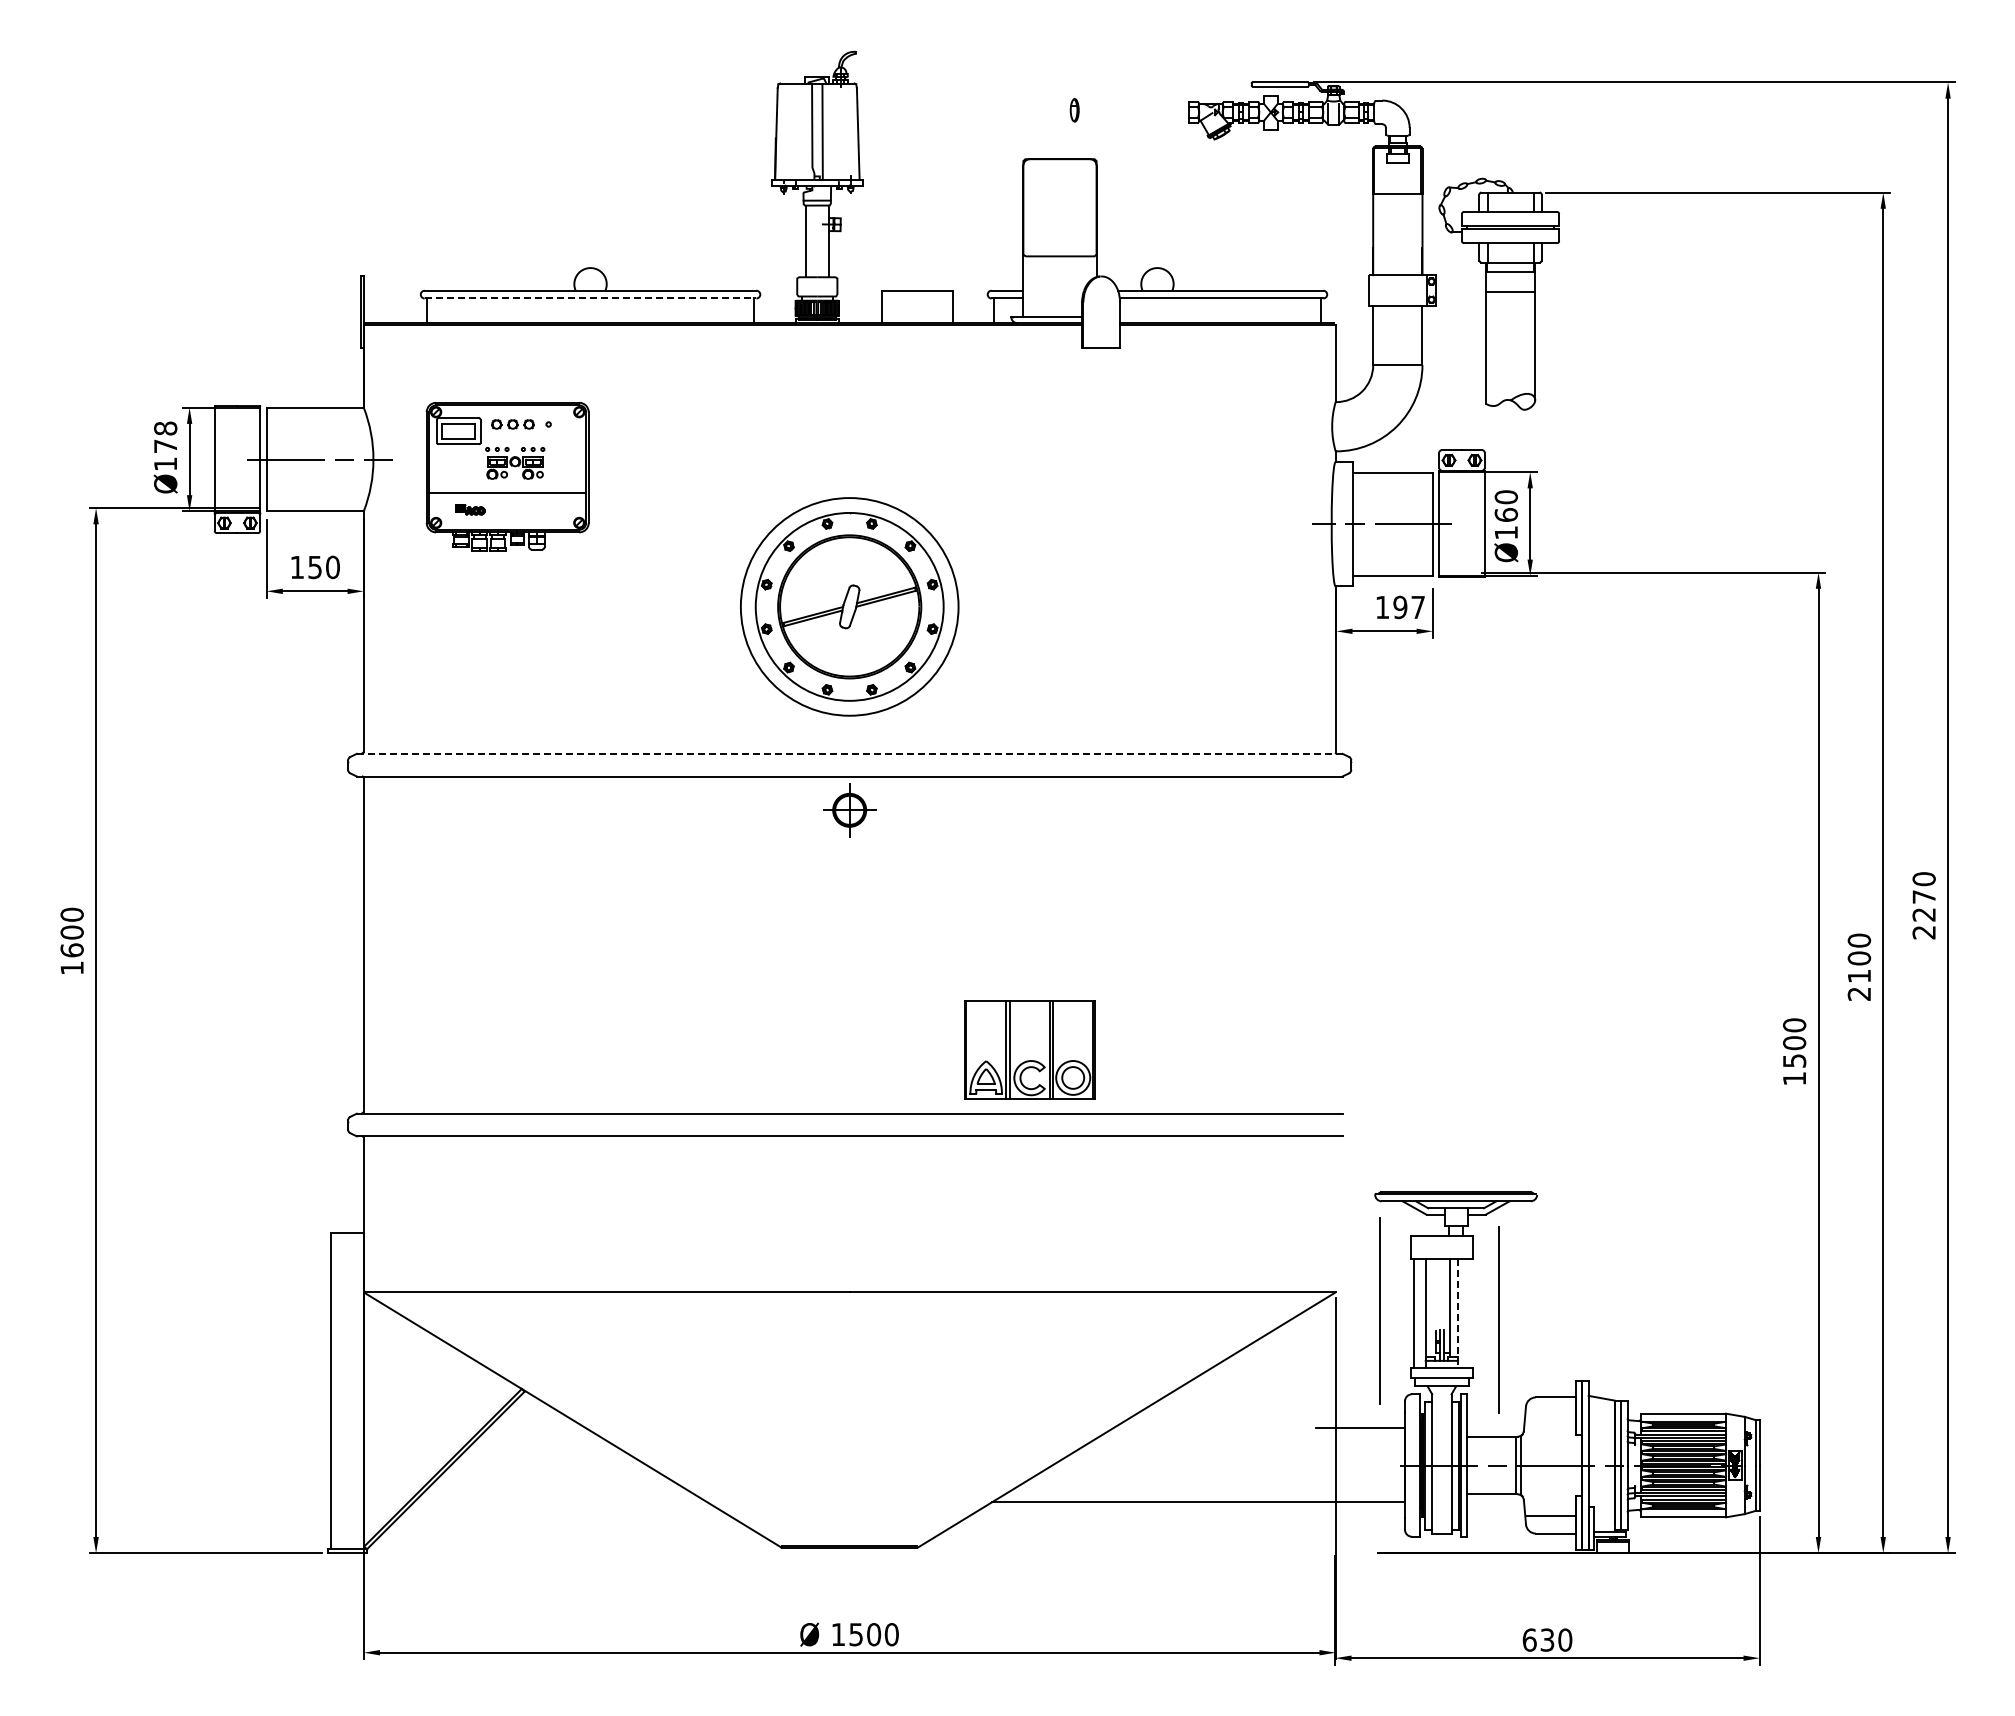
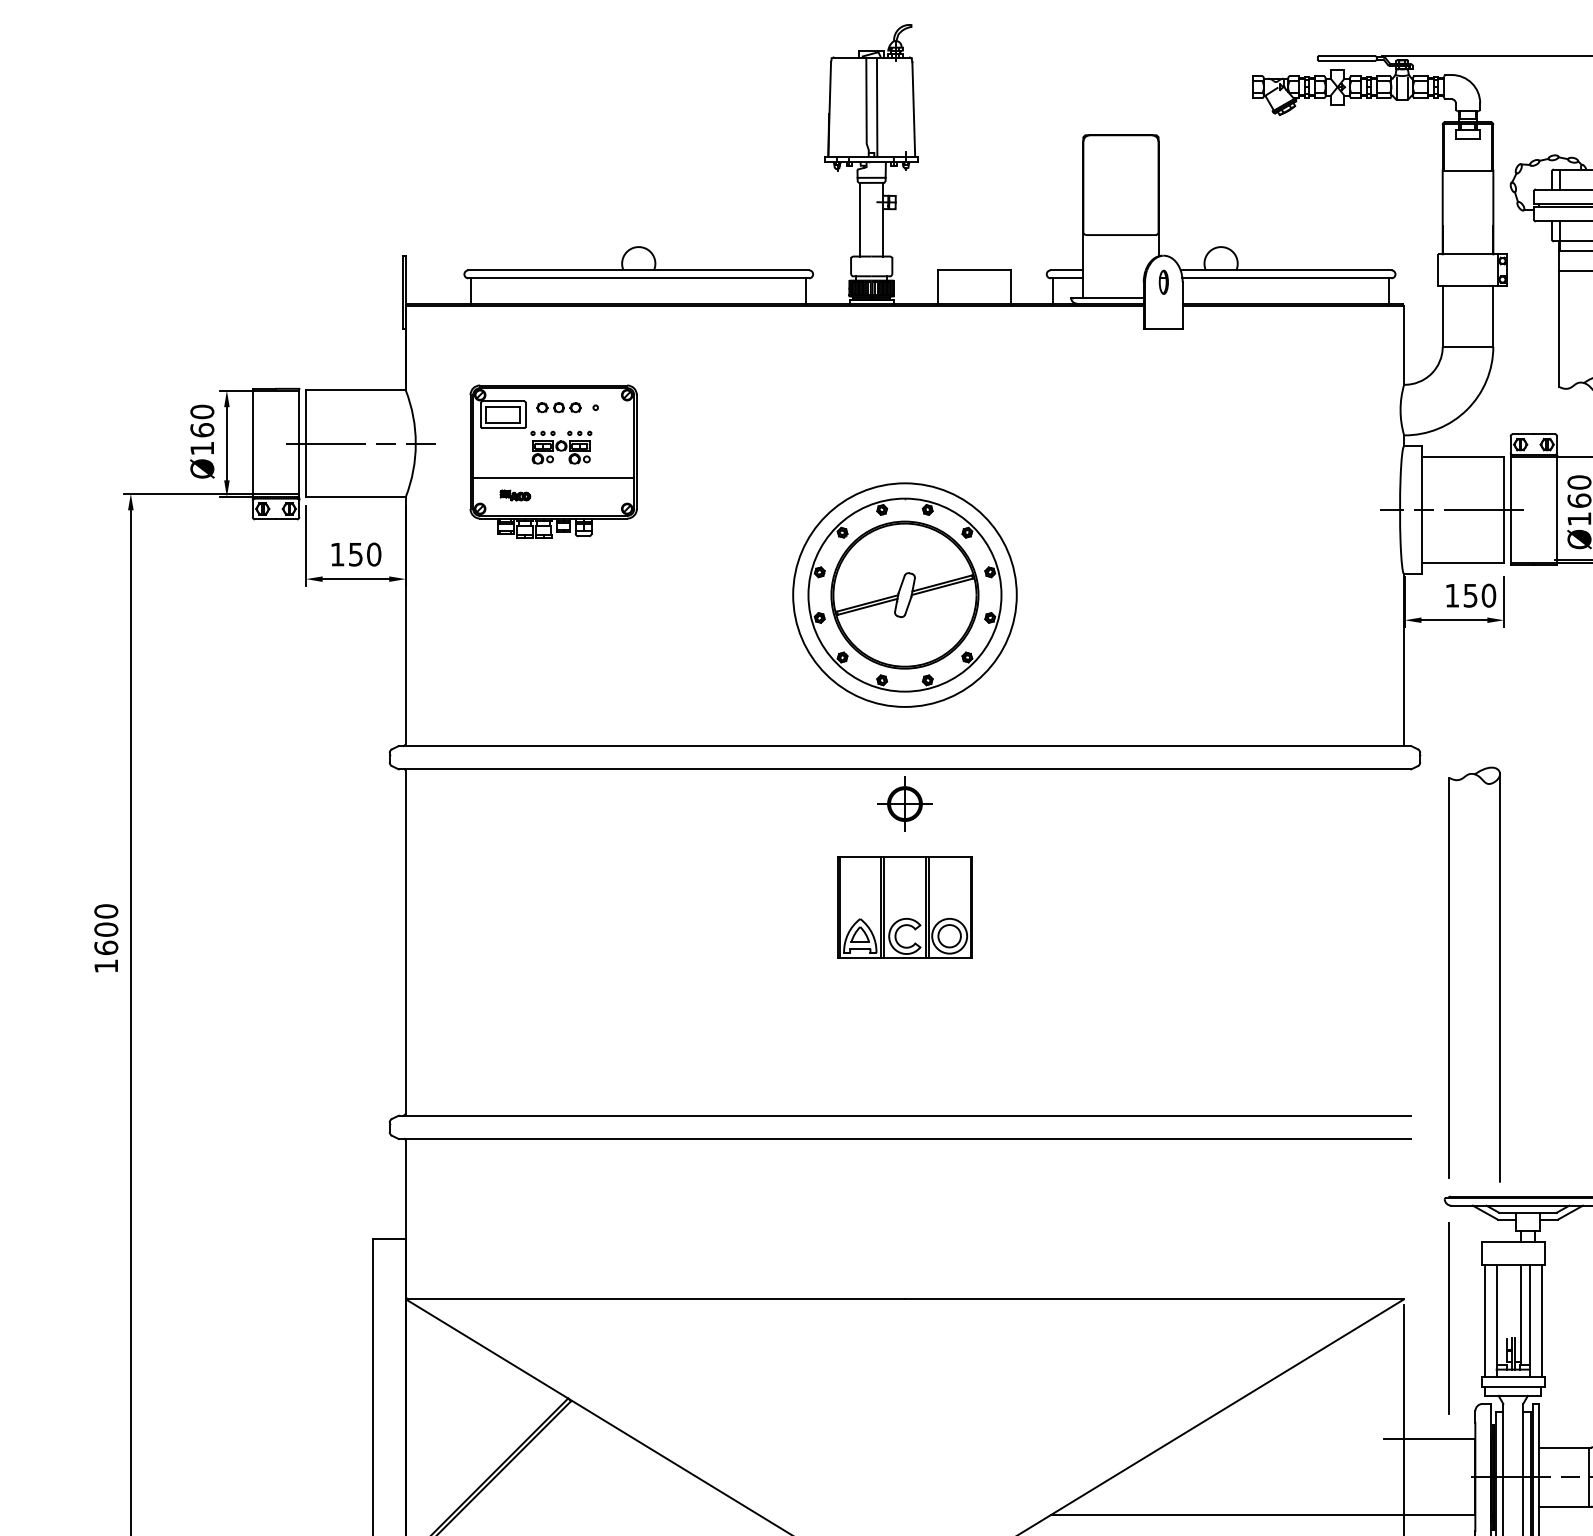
part: (1074, 110) -> (1163, 282), moved
line: (590, 298) -> (638, 278), dashed -> solid
text: (165, 437) -> (202, 421), Ø178 -> Ø160
text: (1409, 607) -> (1479, 595), 197 -> 150
line: (849, 753) -> (904, 745), dashed -> solid
part: (1380, 976) -> (1450, 974), added
part: (1029, 1049) -> (904, 907), moved
line: (1469, 1313) -> (1541, 1320), added
line: (1458, 1314) -> (1530, 1321), dashed -> solid
line: (1498, 1319) -> (1571, 1327), removed

